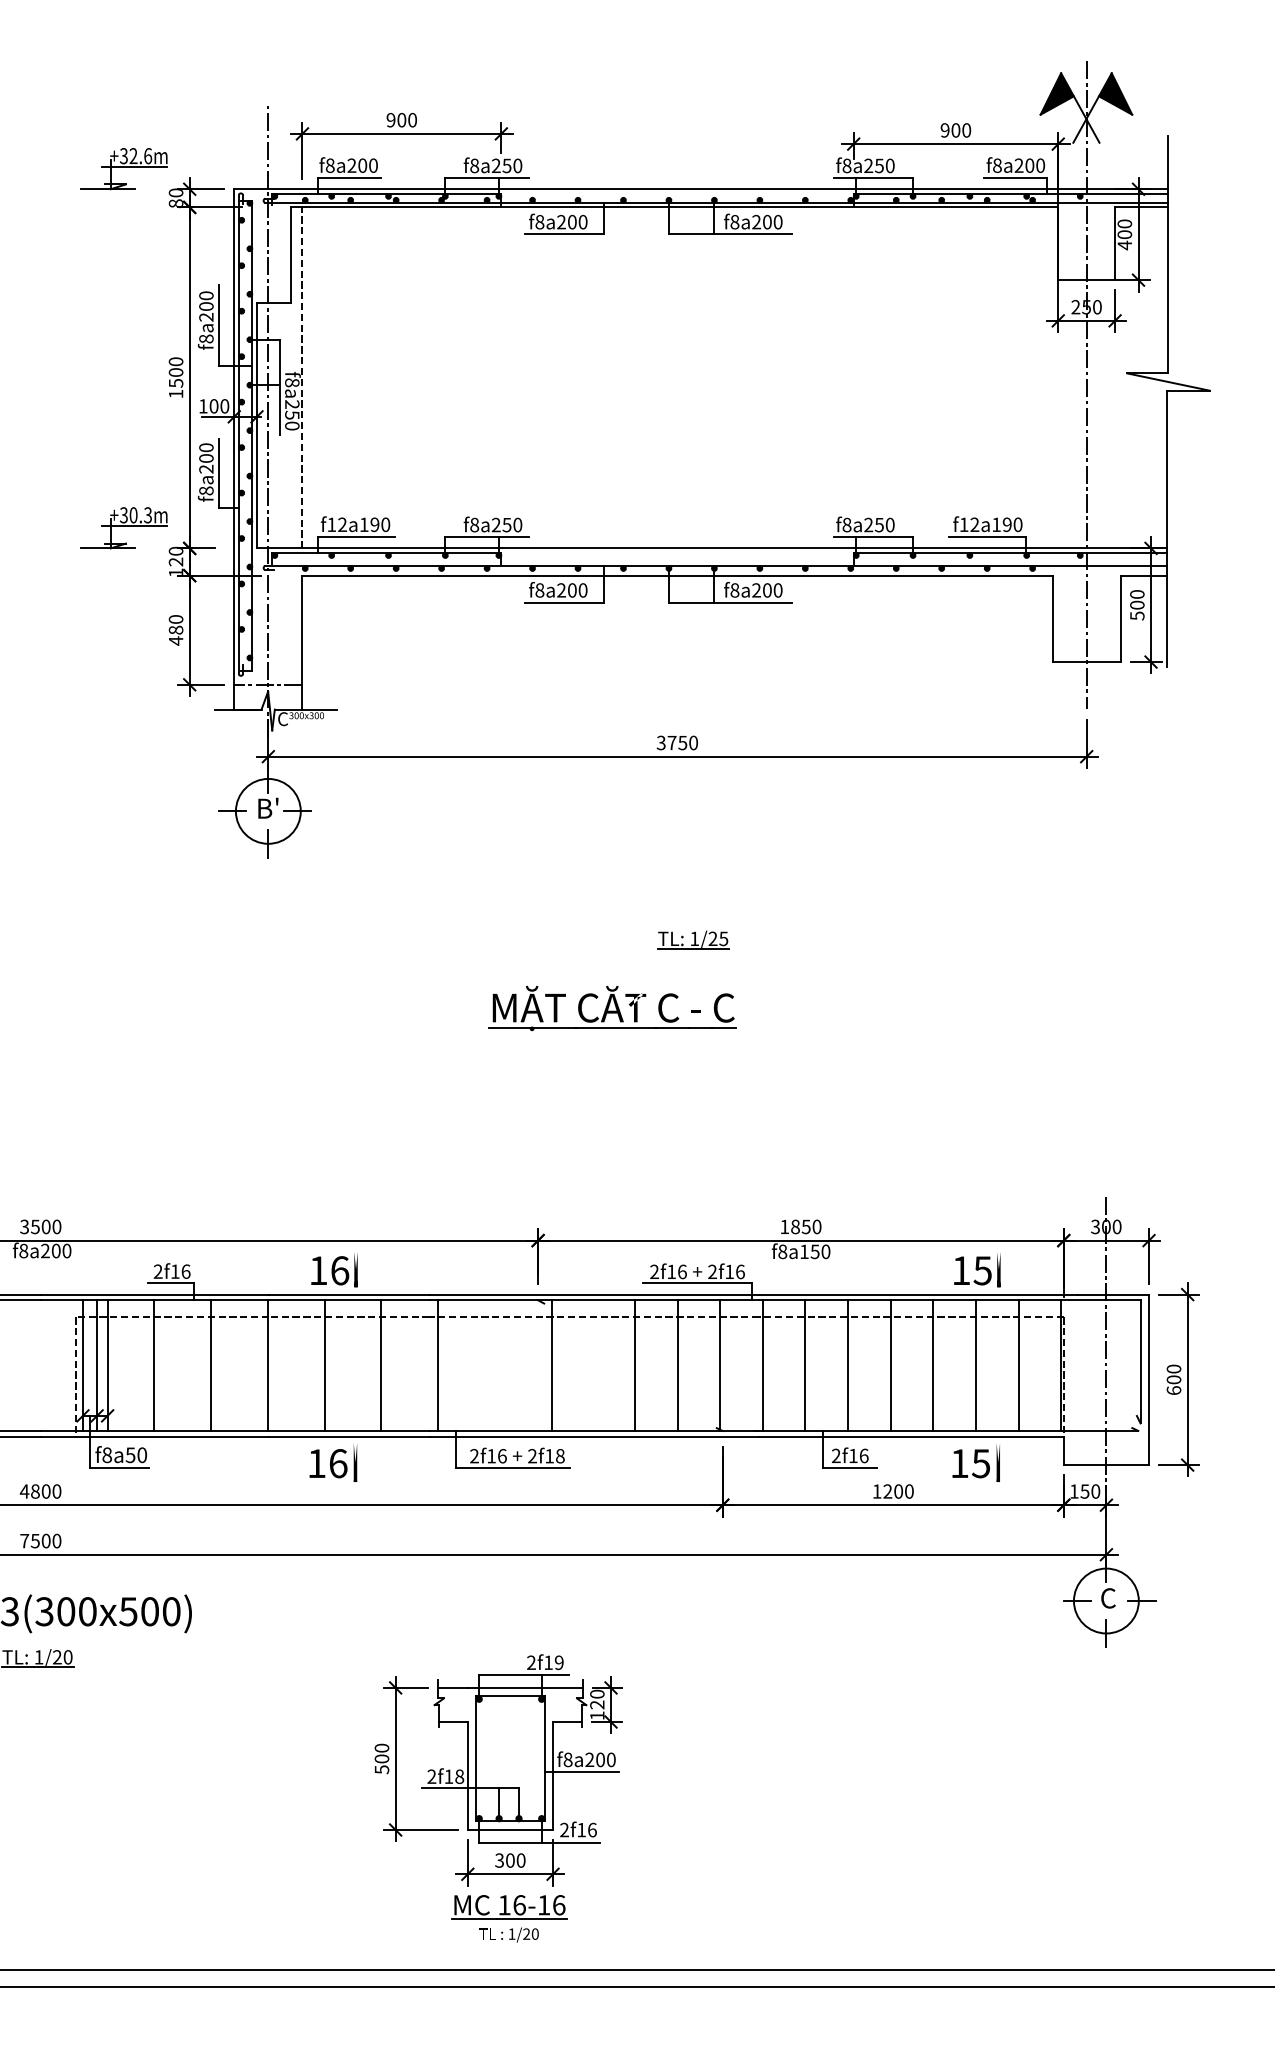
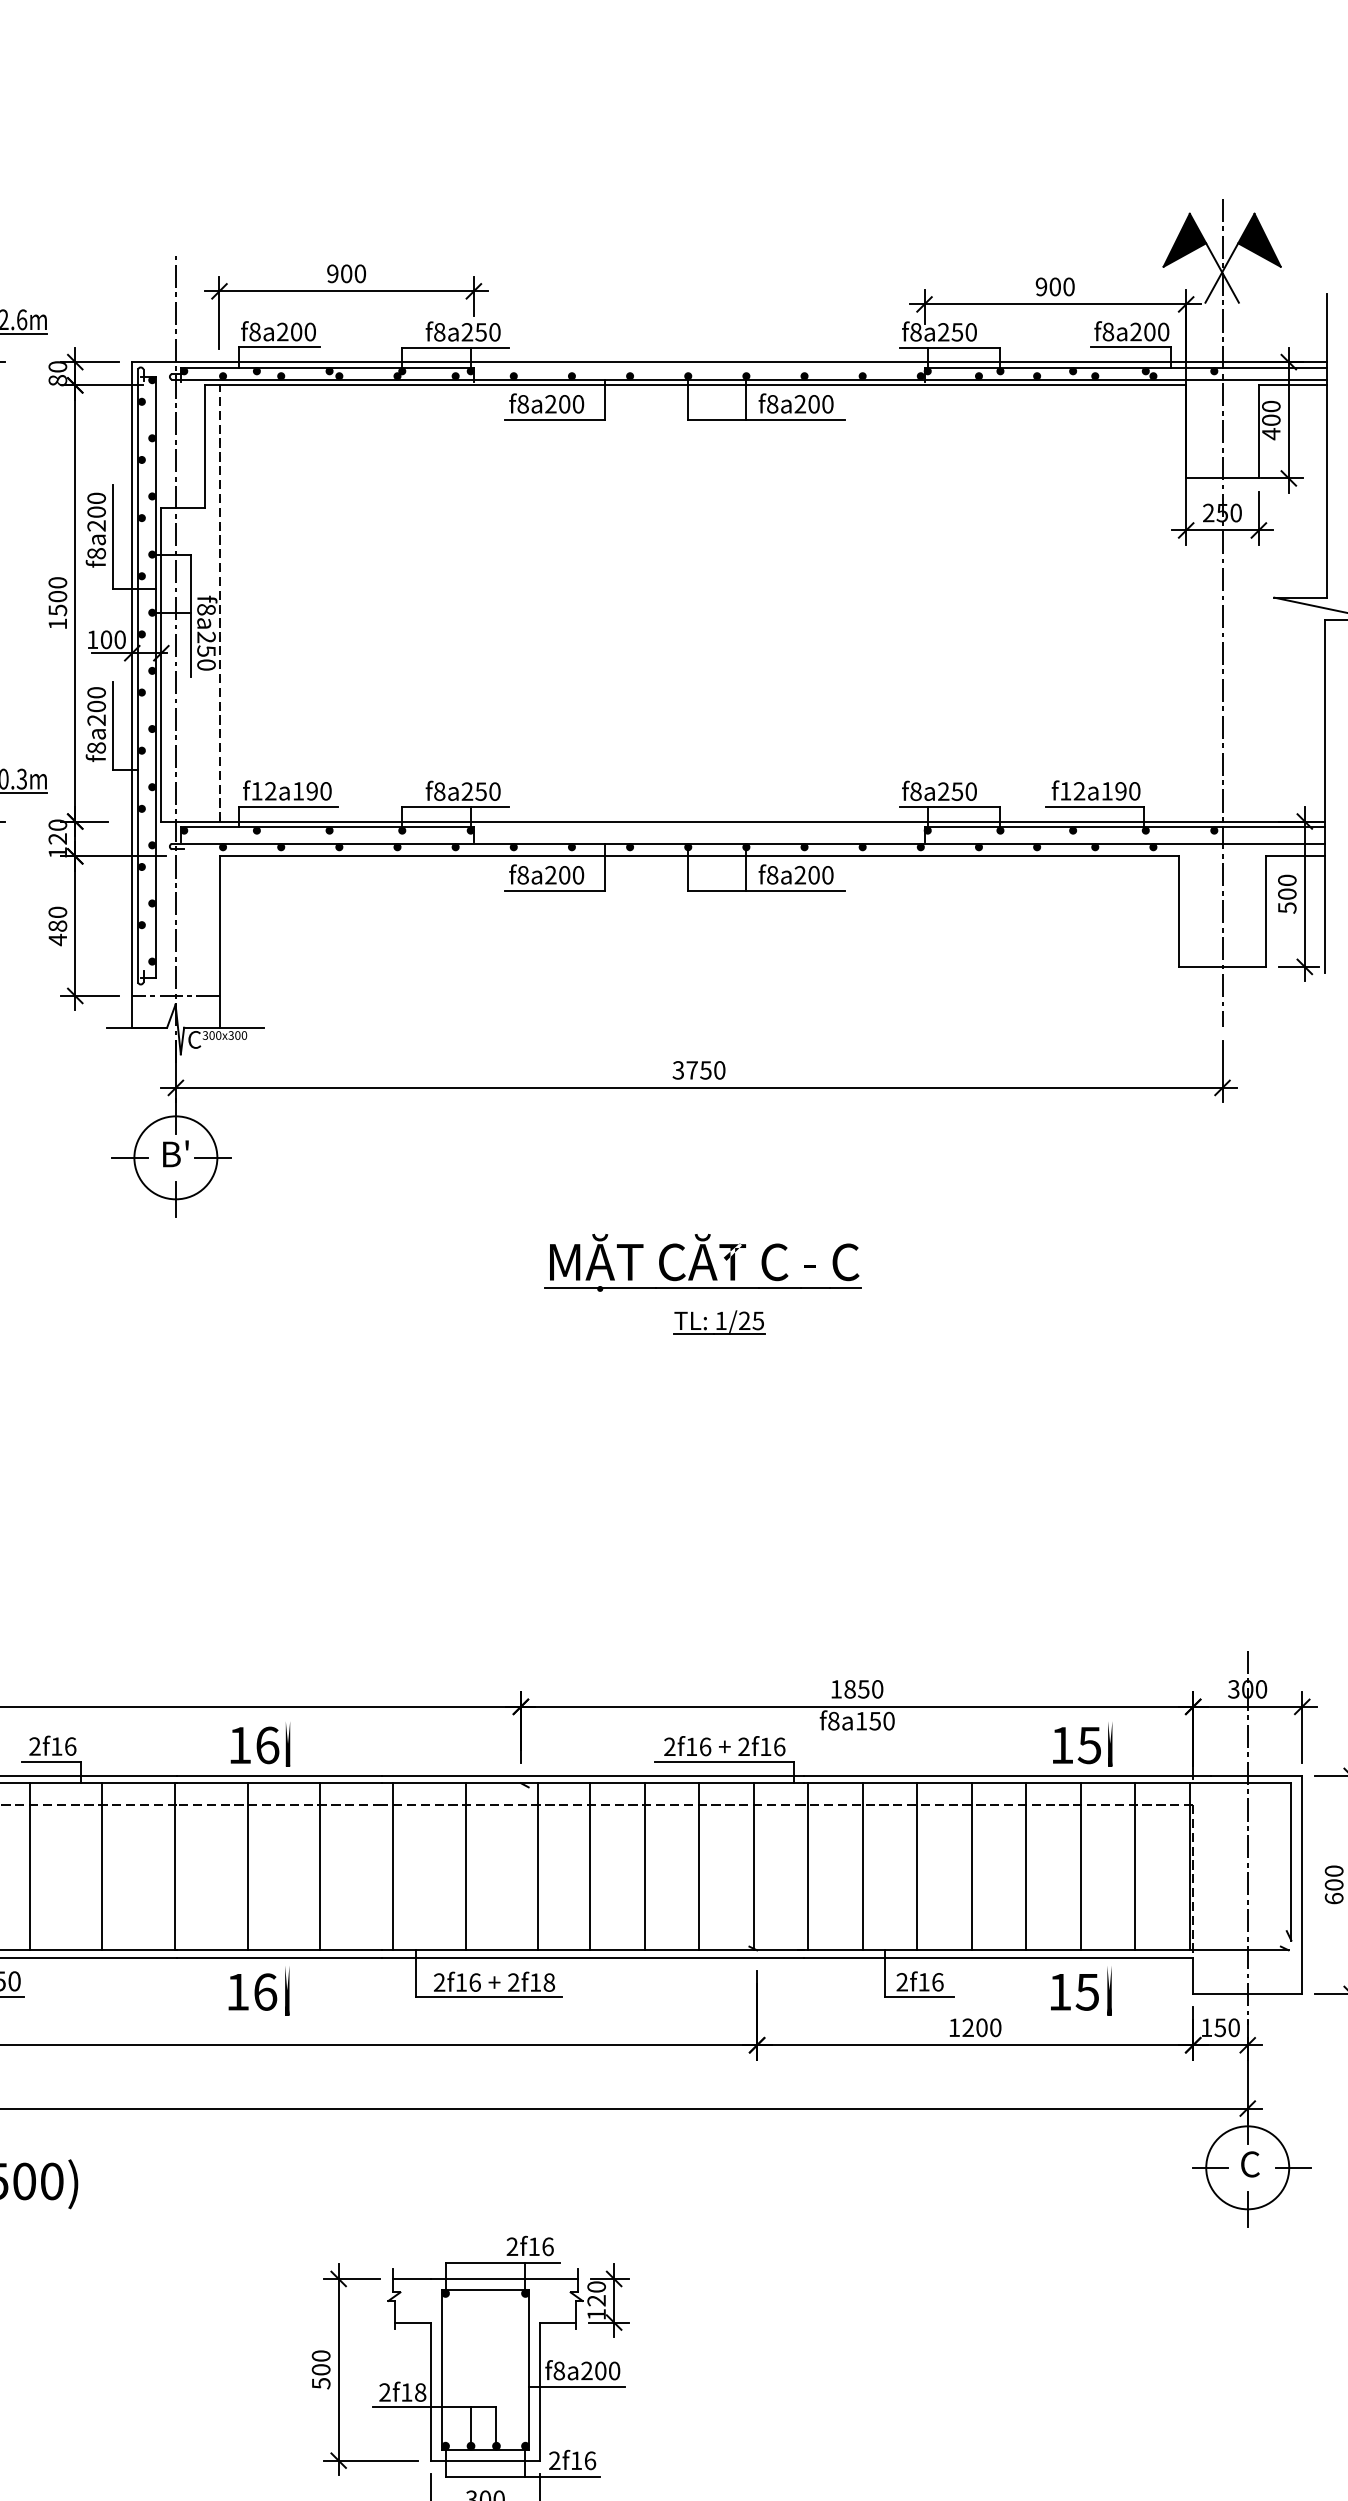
part: (612, 1008) -> (703, 1262), moved
line: (494, 1365) -> (465, 1866), added
line: (592, 1365) -> (590, 1866), added
text: (558, 1662) -> (546, 2246), 2f19 -> 2f16

